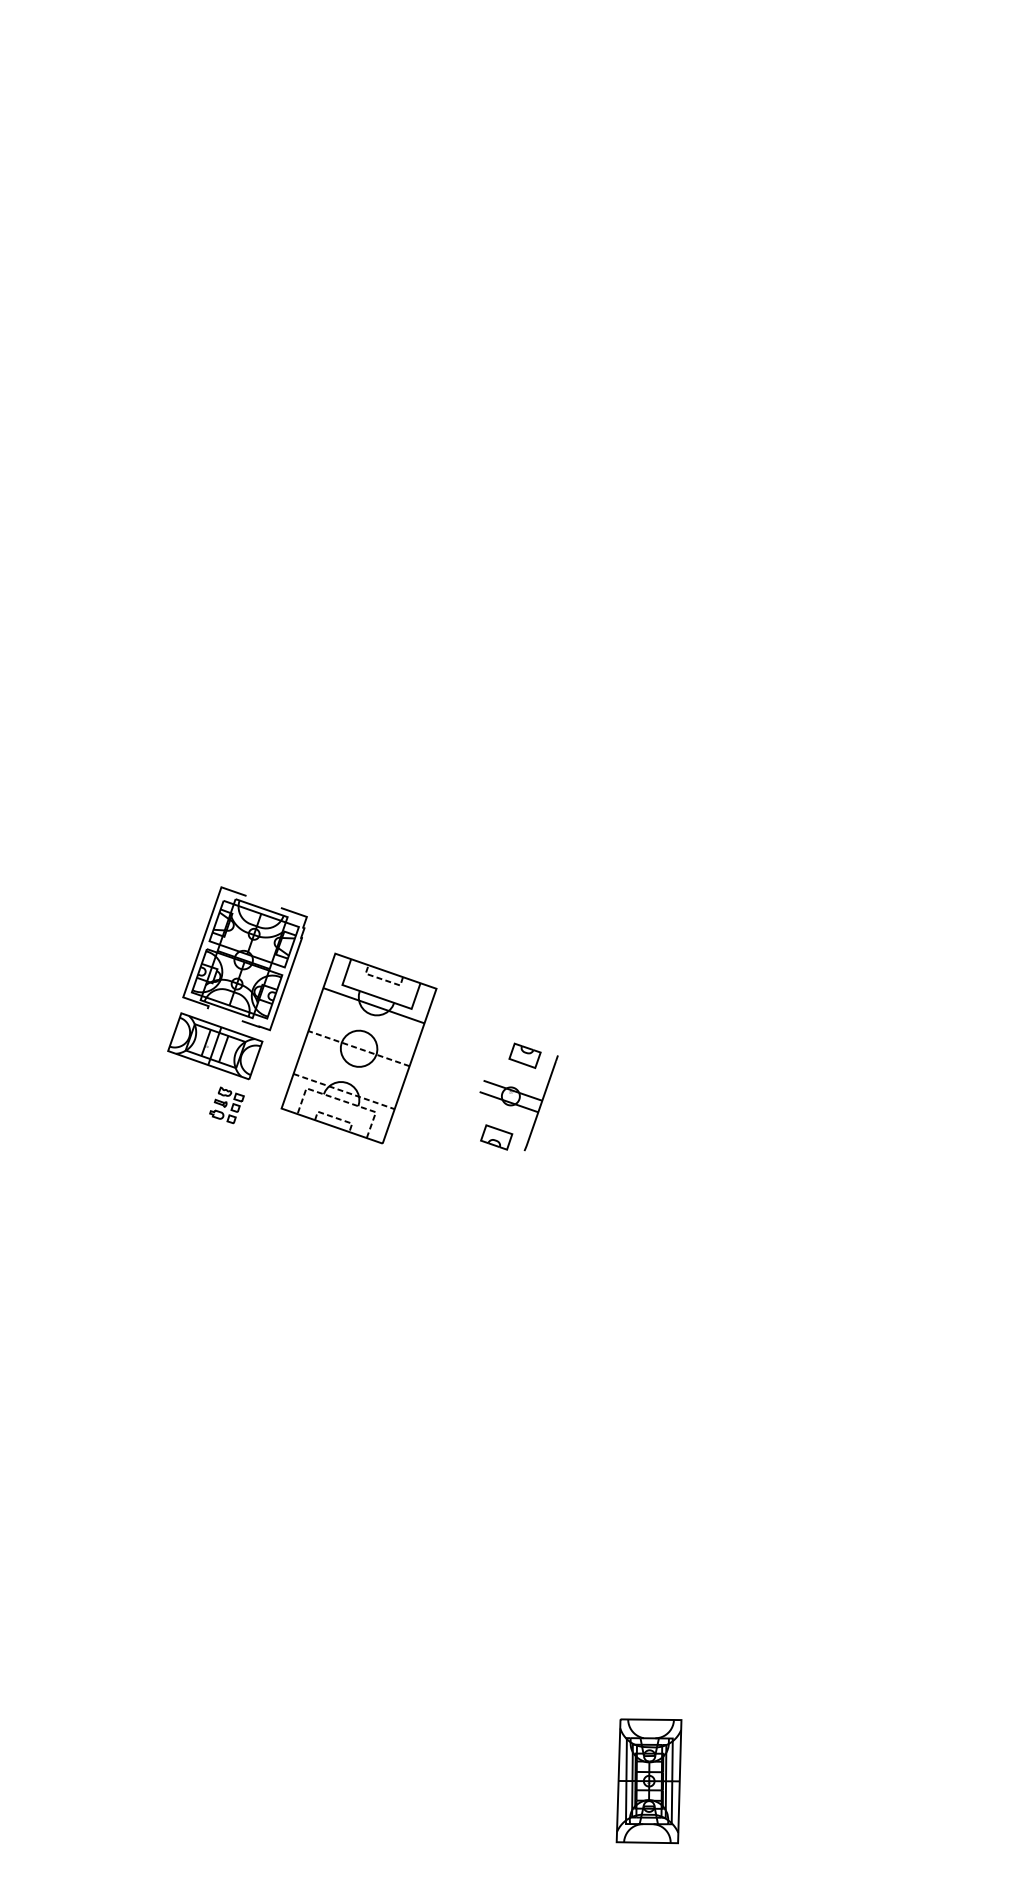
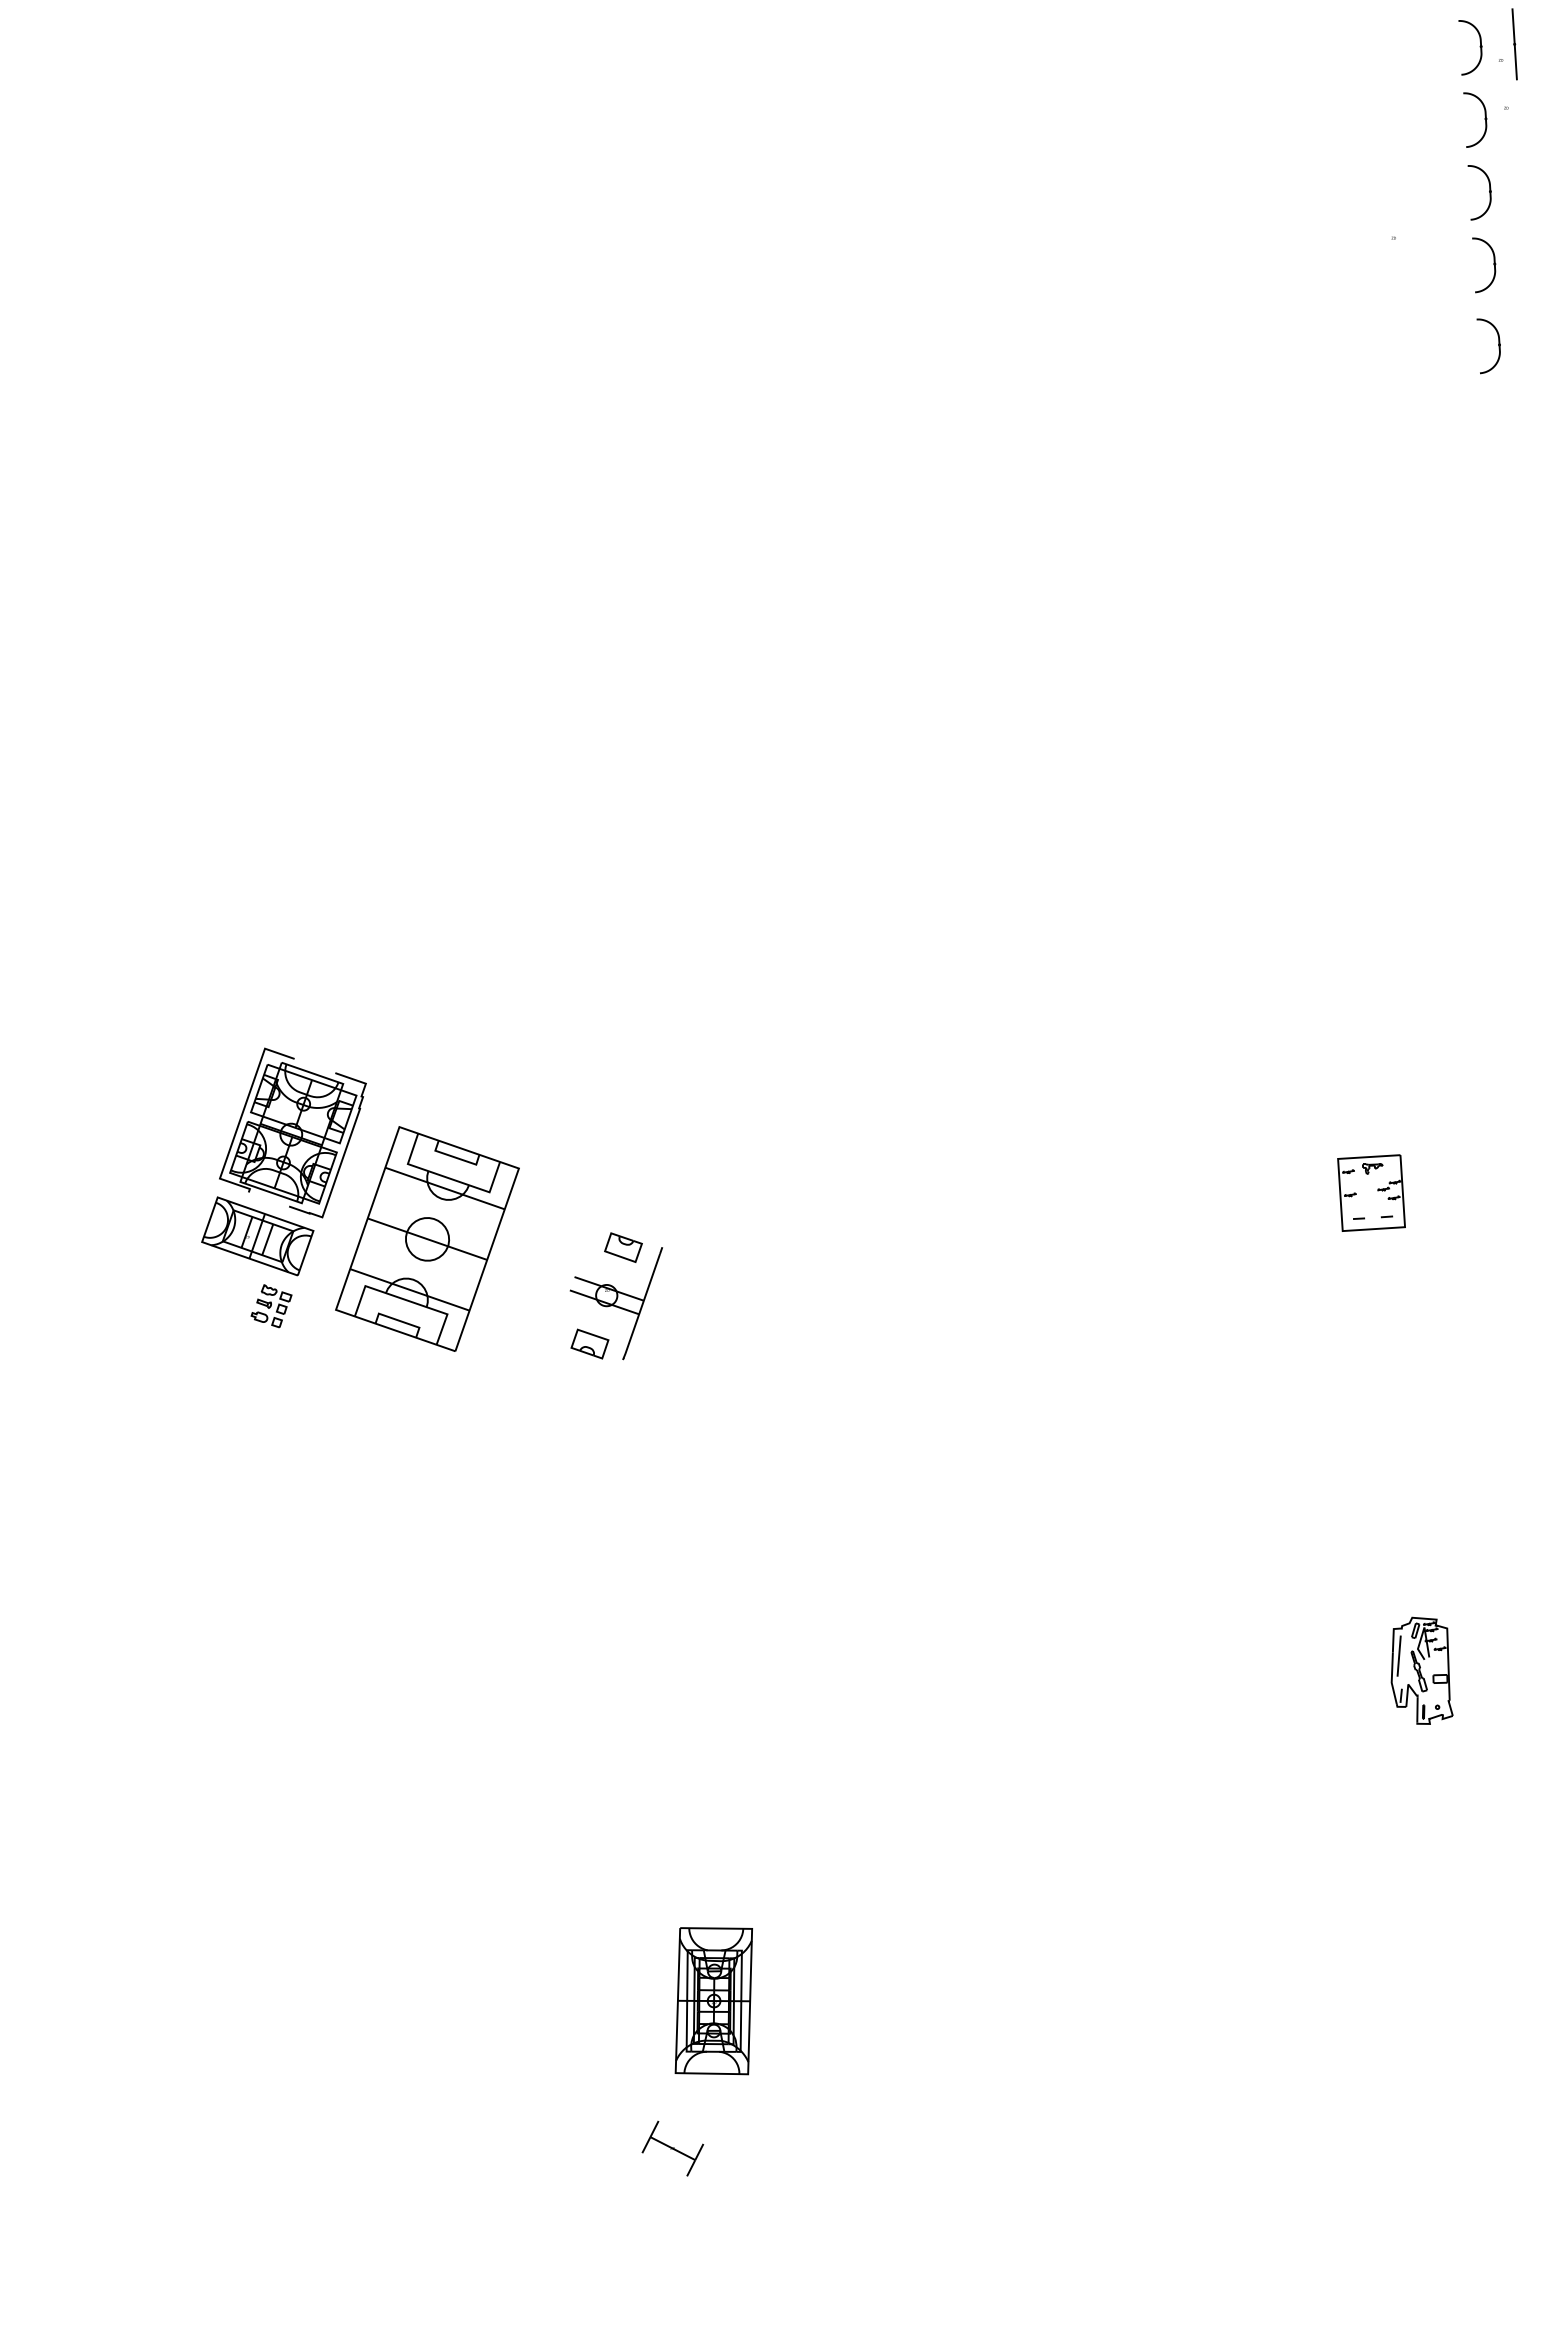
line: (382, 979) -> (455, 1157), dashed -> solid
line: (358, 1048) -> (426, 1239), dashed -> solid
line: (344, 1092) -> (410, 1290), dashed -> solid
line: (340, 1100) -> (405, 1300), dashed -> solid
line: (335, 1117) -> (399, 1320), dashed -> solid
part: (648, 1781) -> (713, 2001), moved
part: (566, 1818) -> (672, 2148), added

